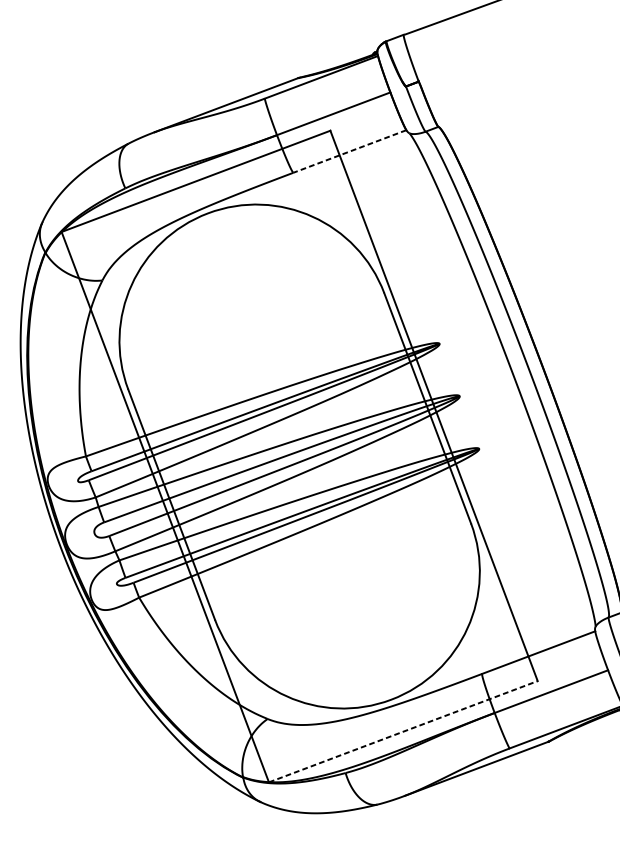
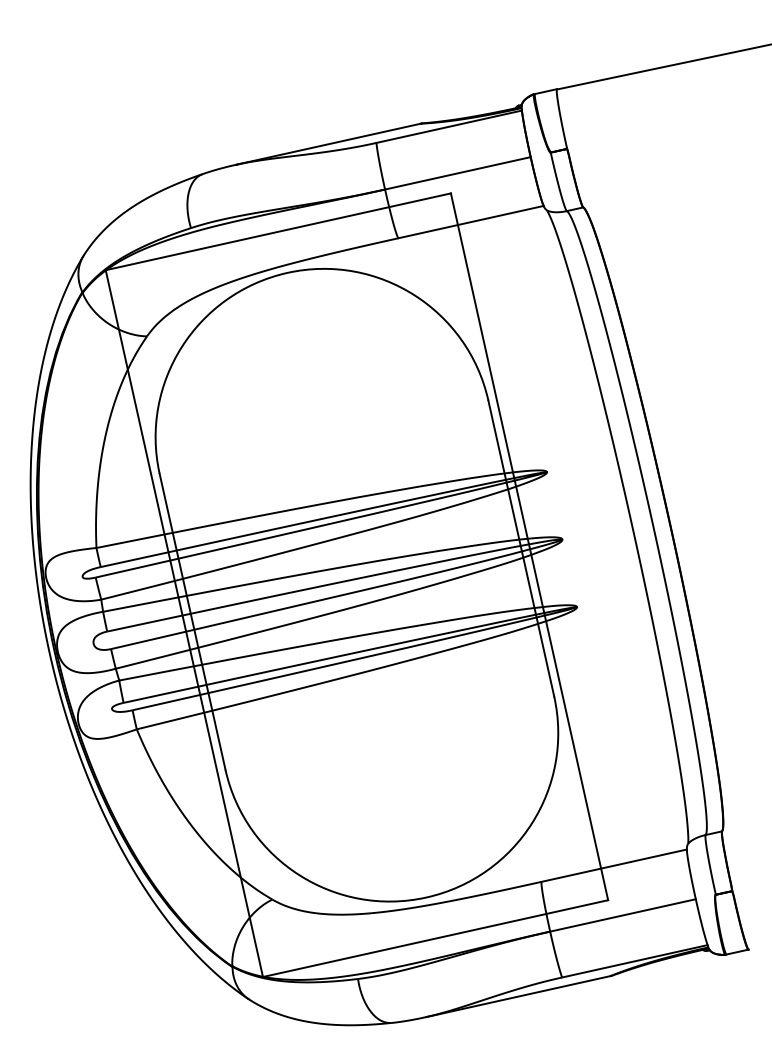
line: (349, 151) -> (470, 222), dashed -> solid
line: (403, 731) -> (435, 938), dashed -> solid

